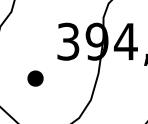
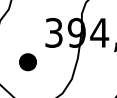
part: (34, 77) -> (27, 61), size x1.4

